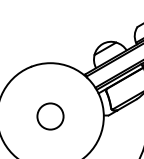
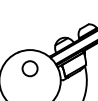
circle: (49, 116) -> (29, 68), moved

